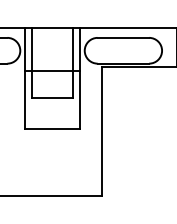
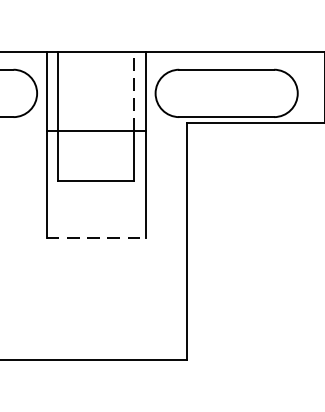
line: (73, 49) -> (134, 91), solid -> dashed
line: (53, 129) -> (98, 238), solid -> dashed

